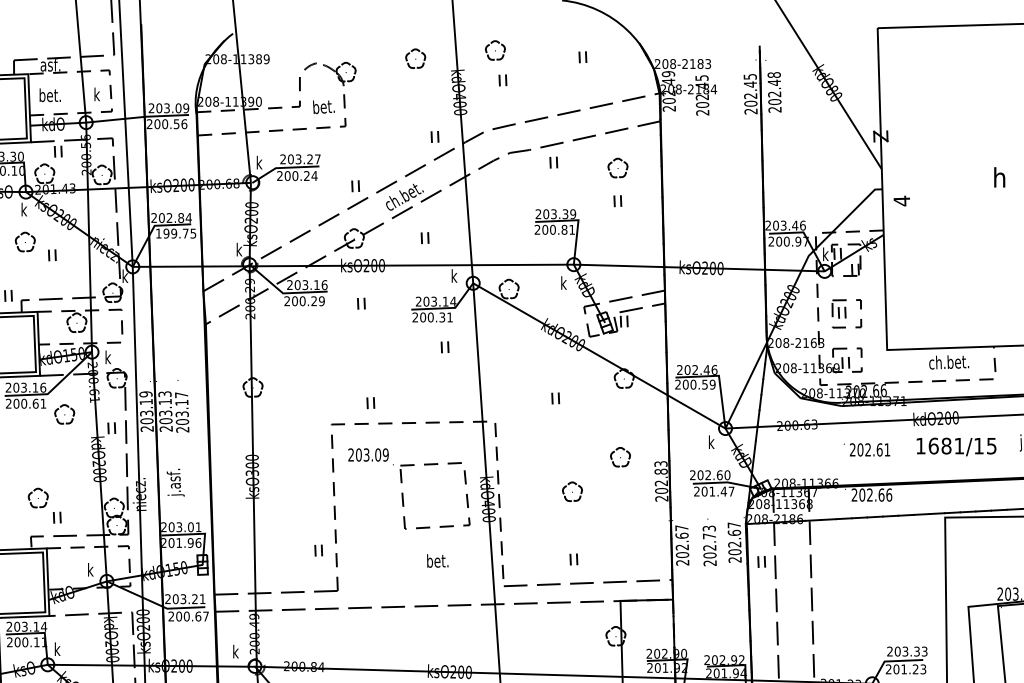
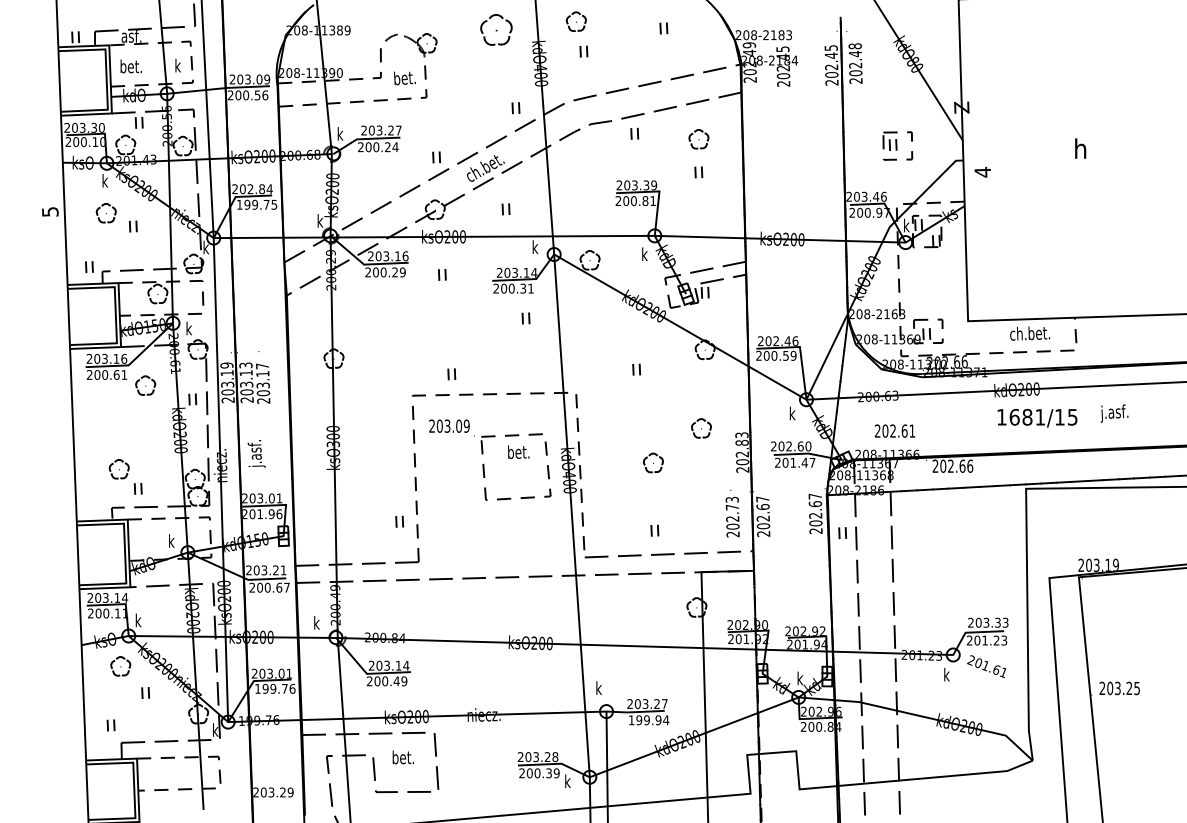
part: (415, 58) -> (496, 29), size x1.6
part: (846, 313) -> (897, 145), moved
text: (866, 449) -> (891, 430), moved
text: (709, 542) -> (732, 513), moved
text: (437, 561) -> (518, 452), moved

